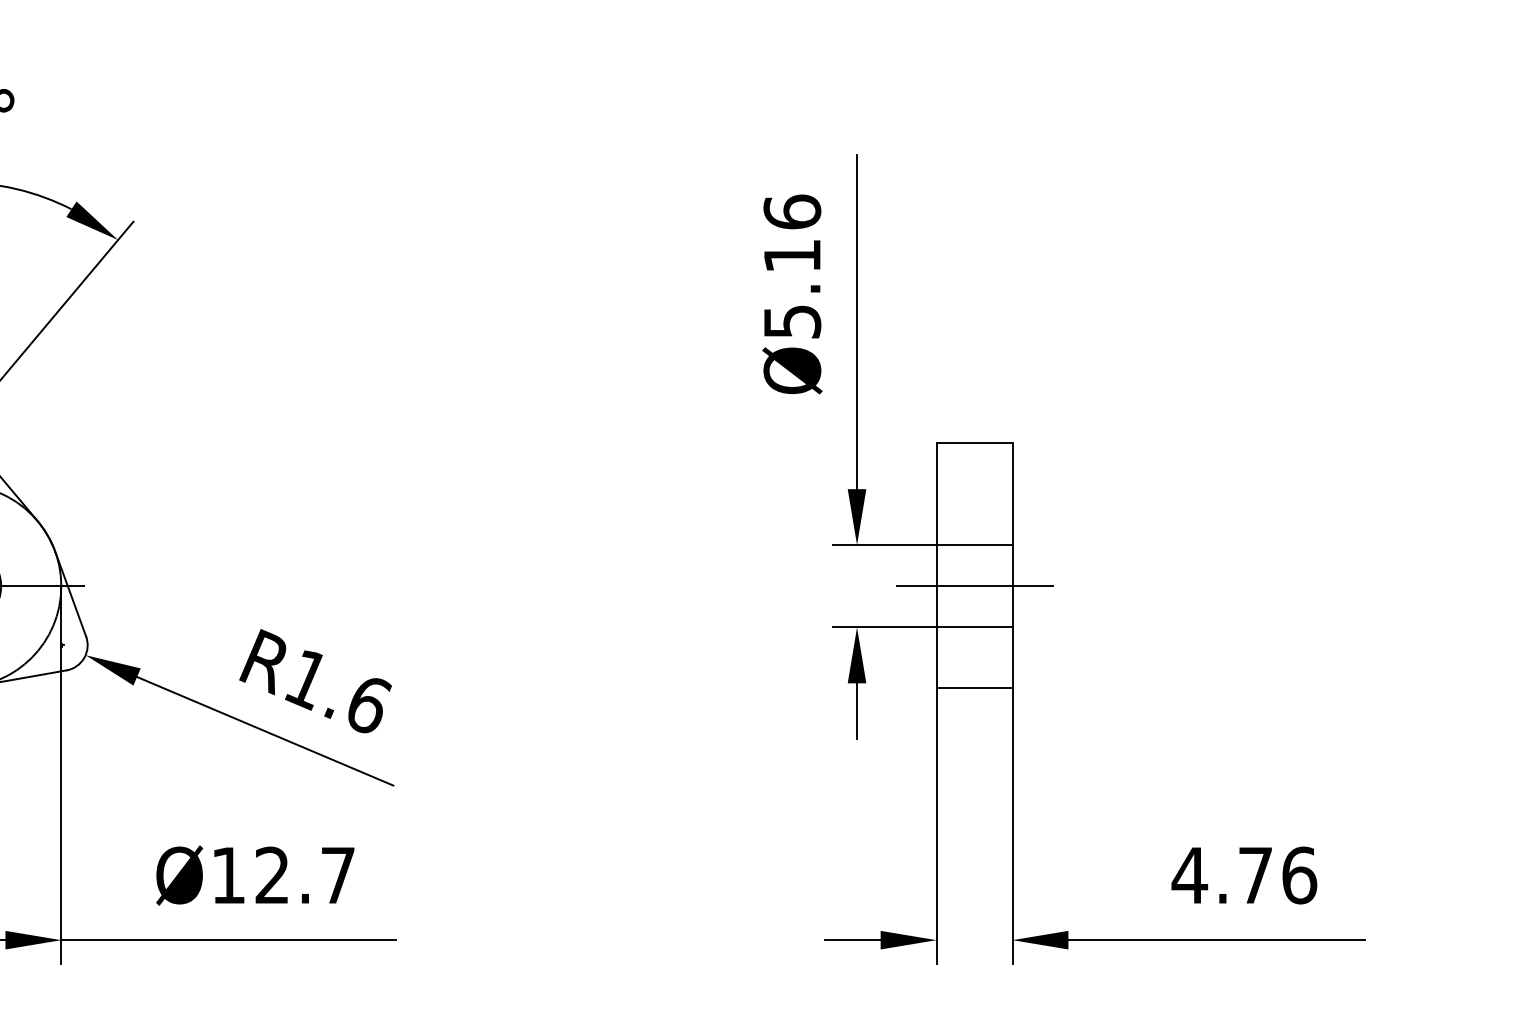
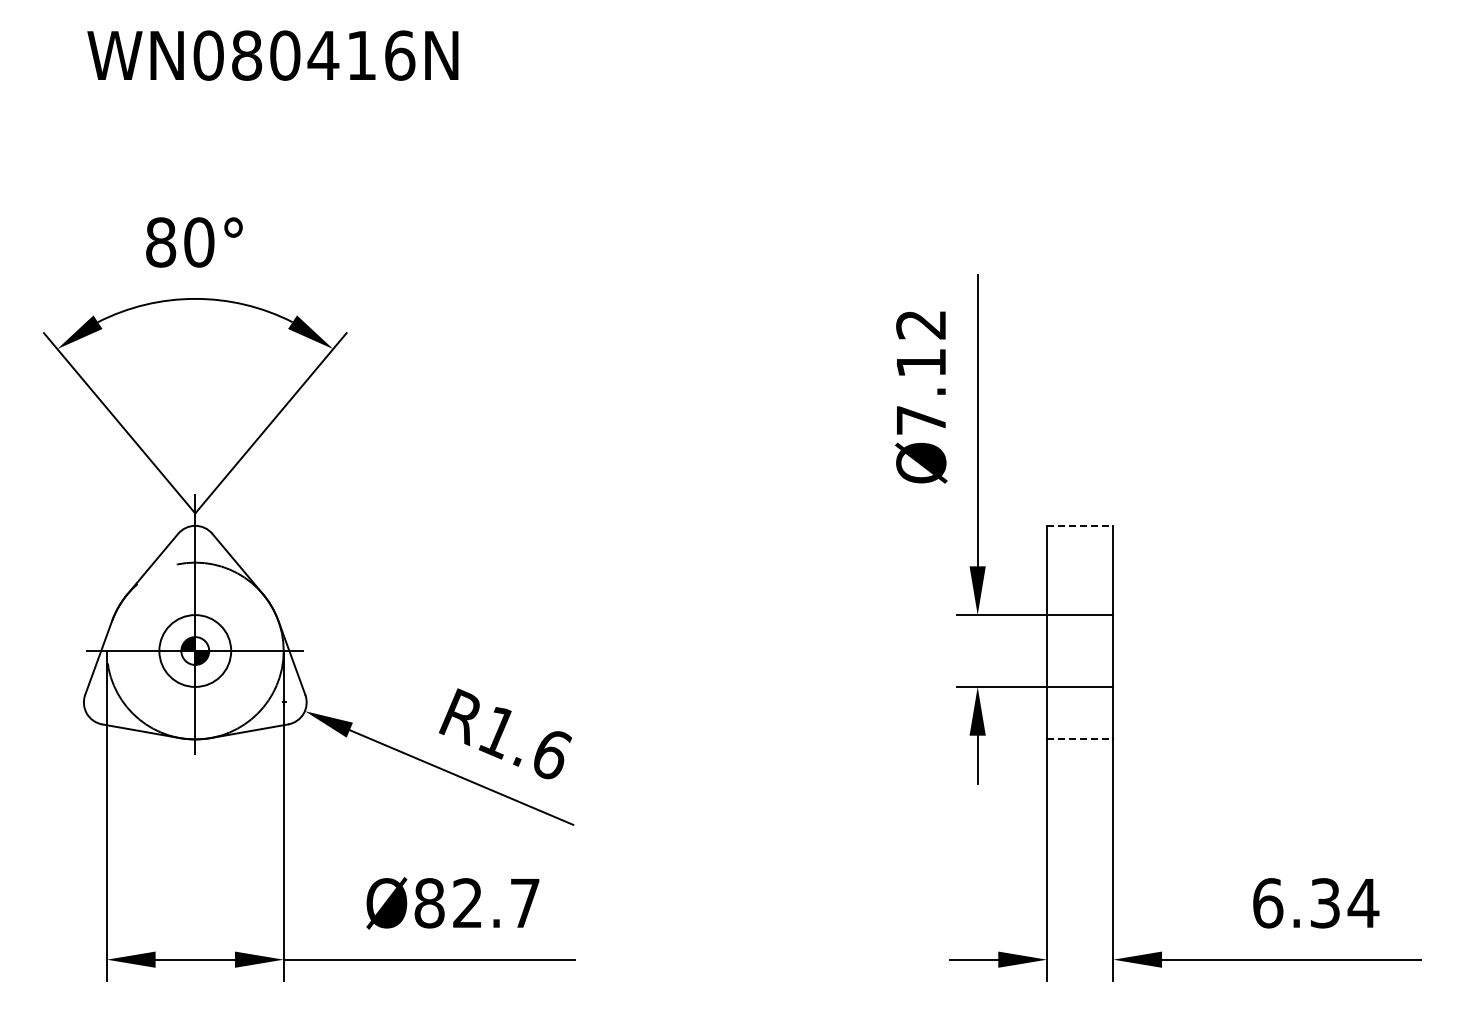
text: (792, 265) -> (921, 371), Ø5.16 -> Ø7.12
line: (974, 442) -> (1080, 525), solid -> dashed
line: (974, 586) -> (1080, 651), removed
line: (974, 687) -> (1080, 739), solid -> dashed
text: (228, 875) -> (429, 903), Ø12.7 -> Ø82.7
text: (1244, 875) -> (1315, 903), 4.76 -> 6.34

